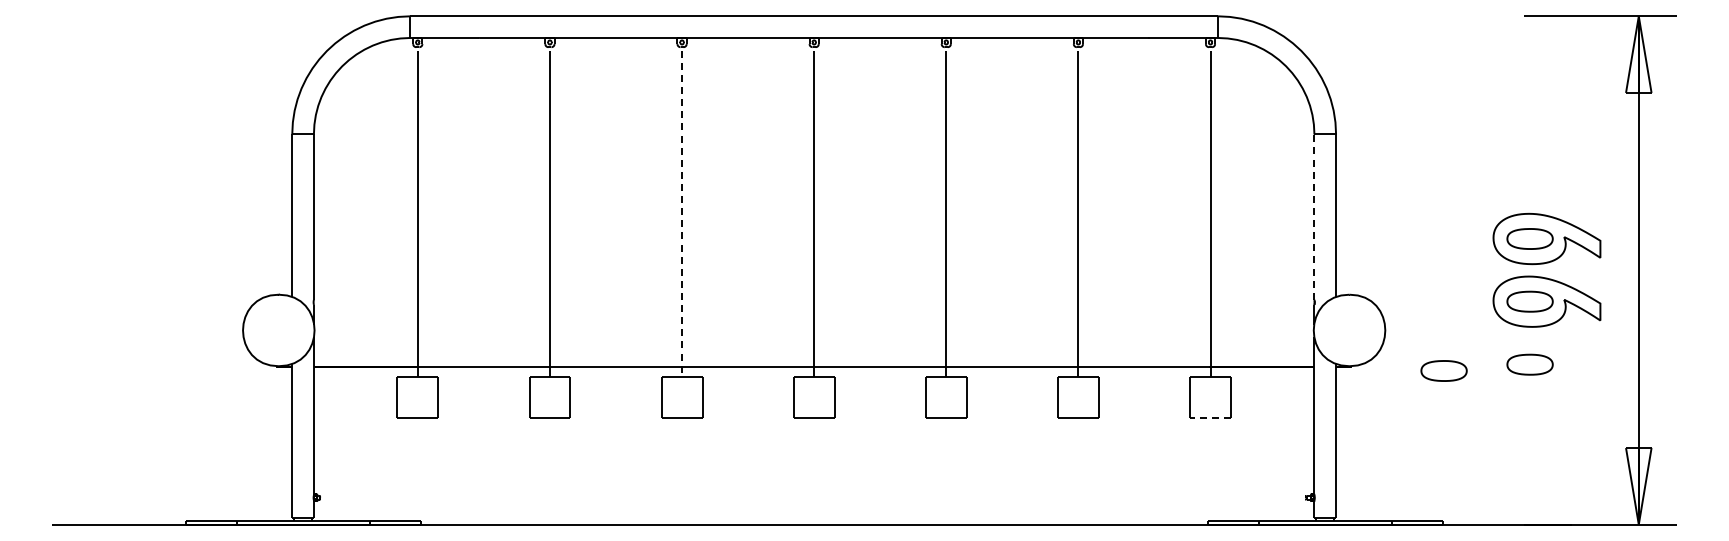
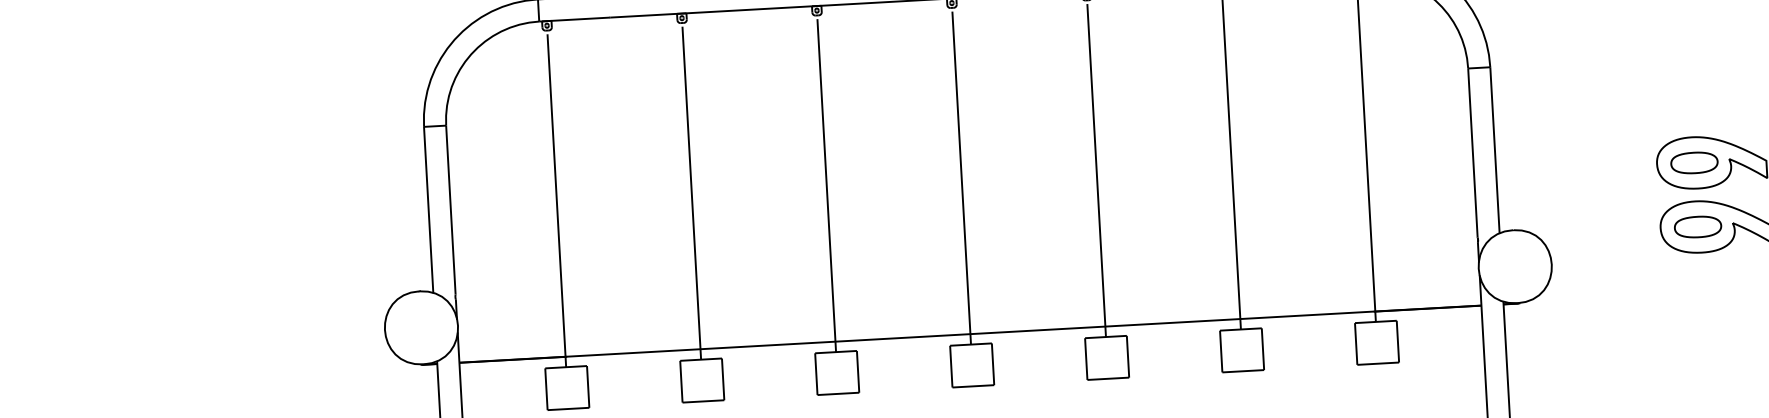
line: (682, 213) -> (827, 185), dashed -> solid
line: (1314, 217) -> (1473, 153), dashed -> solid
part: (1529, 364) -> (1701, 291), removed
part: (1443, 370) -> (1613, 302), removed
line: (1210, 417) -> (1378, 363), dashed -> solid

